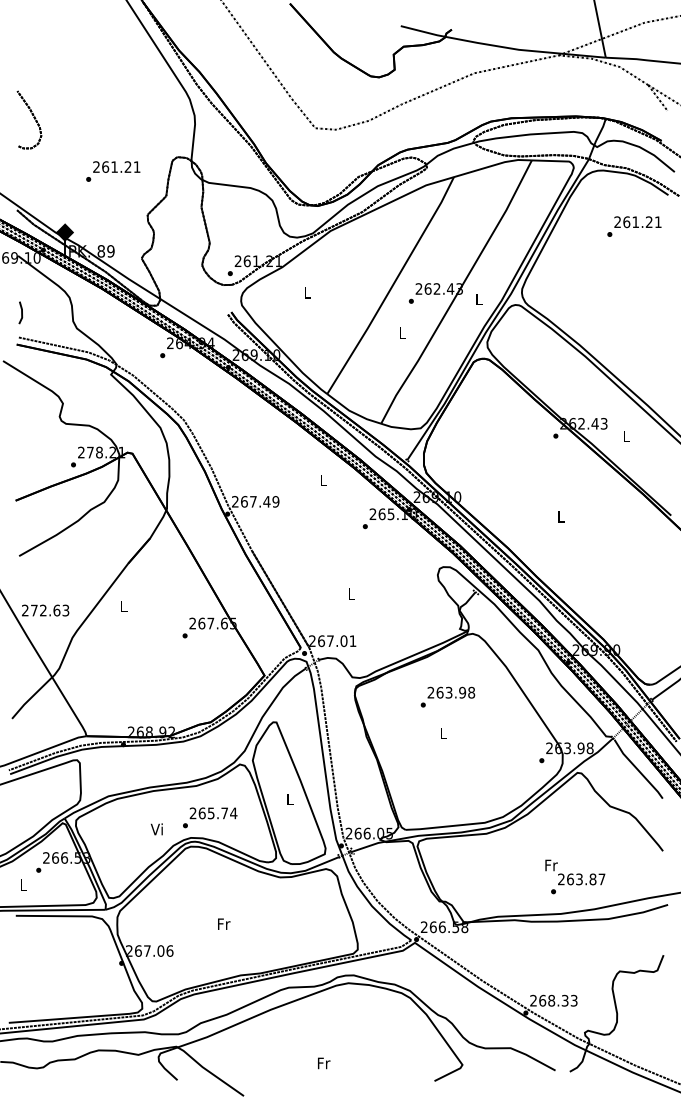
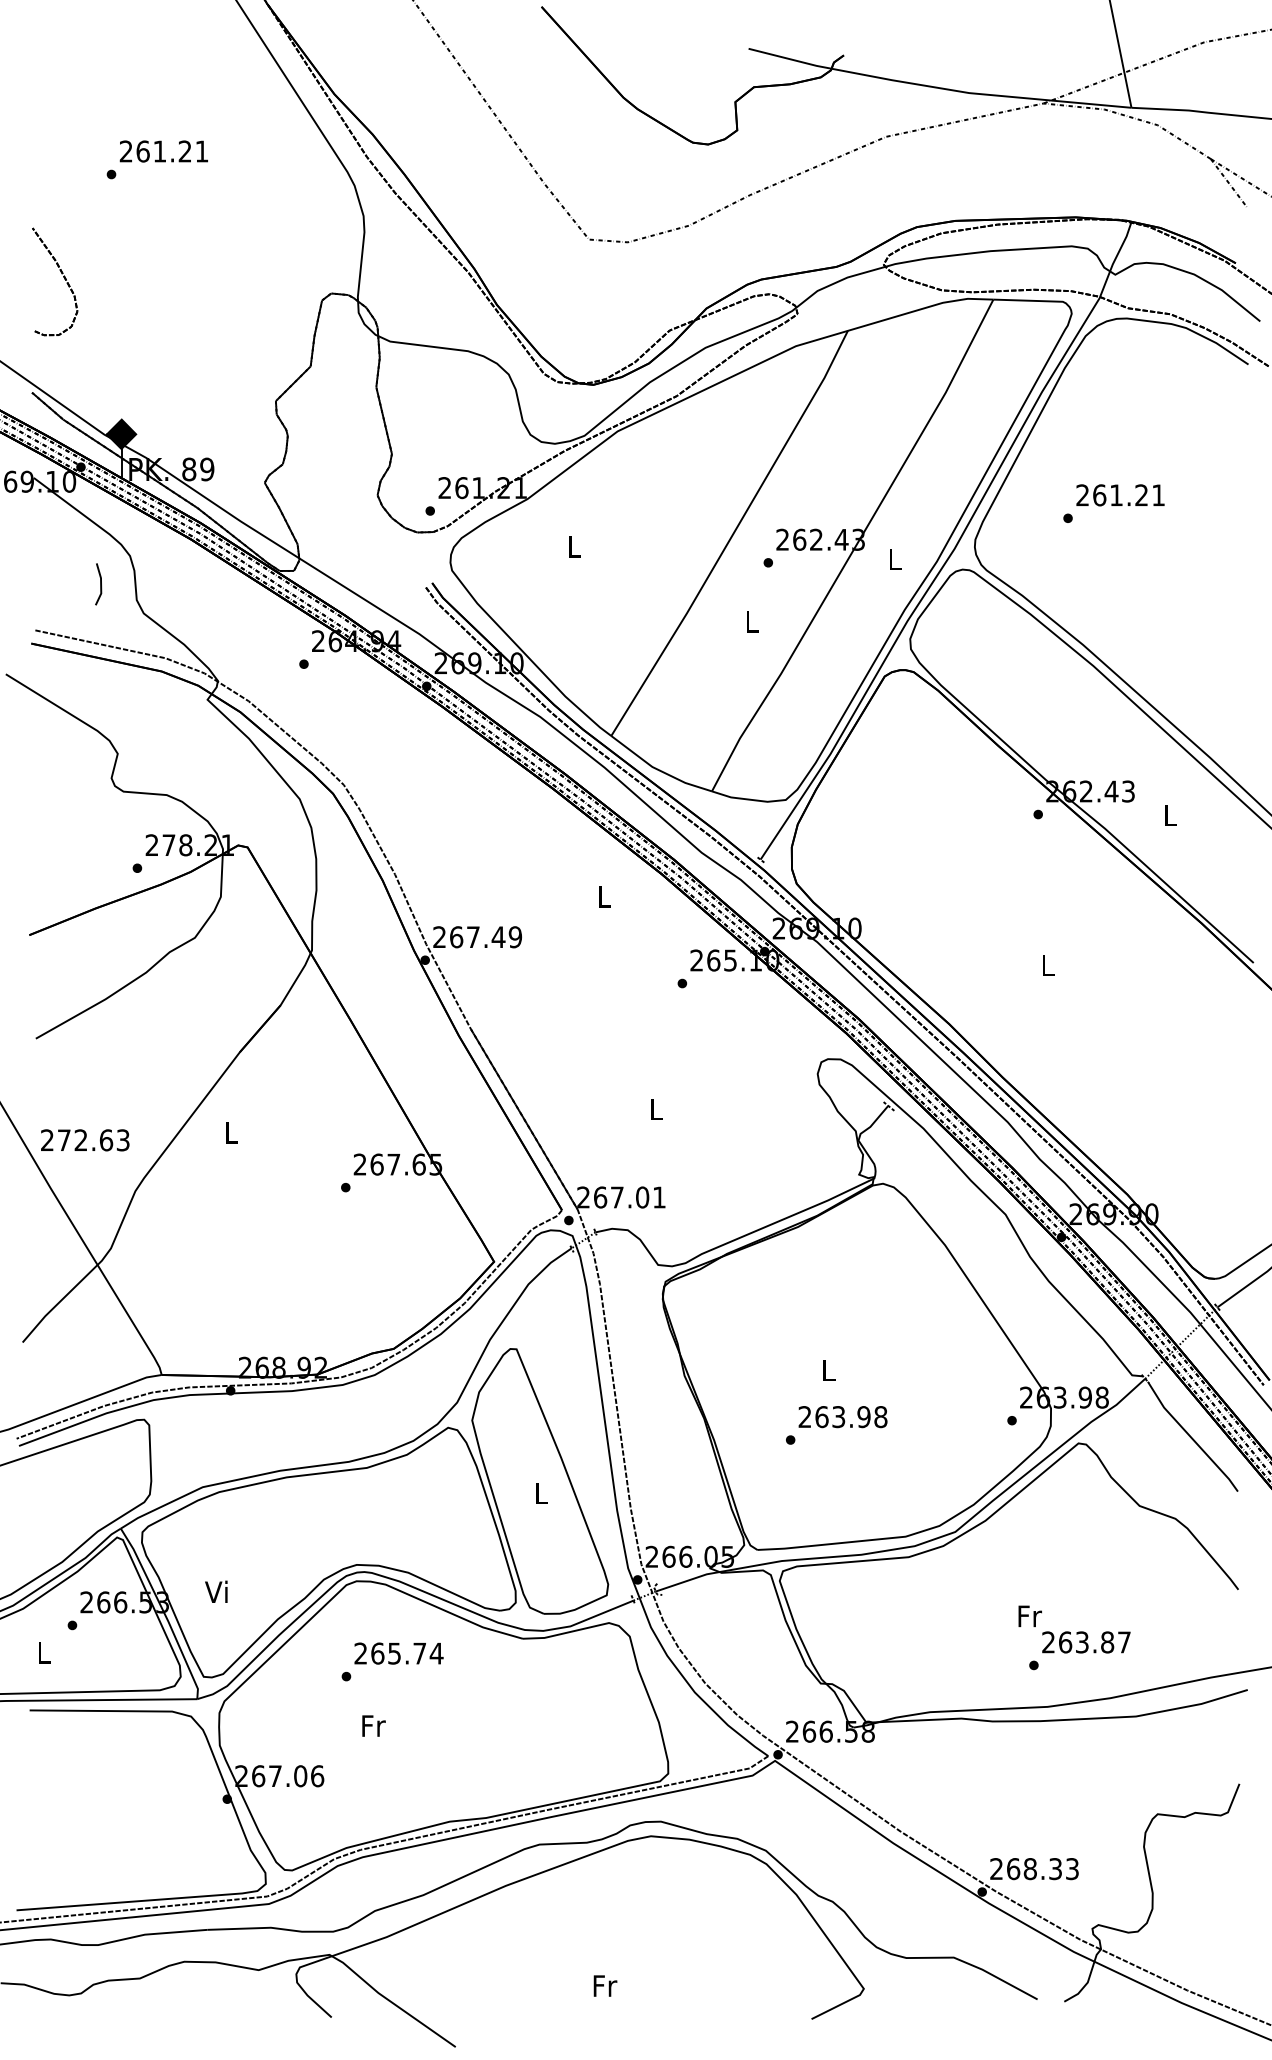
part: (29, 119) -> (55, 281), moved
text: (113, 171) -> (157, 159), moved
text: (634, 226) -> (1114, 503), moved
line: (21, 312) -> (99, 583), moved
text: (447, 696) -> (835, 1424), moved
text: (210, 817) -> (393, 1661), moved
text: (156, 829) -> (215, 1592), moved
text: (224, 923) -> (374, 1724), moved

